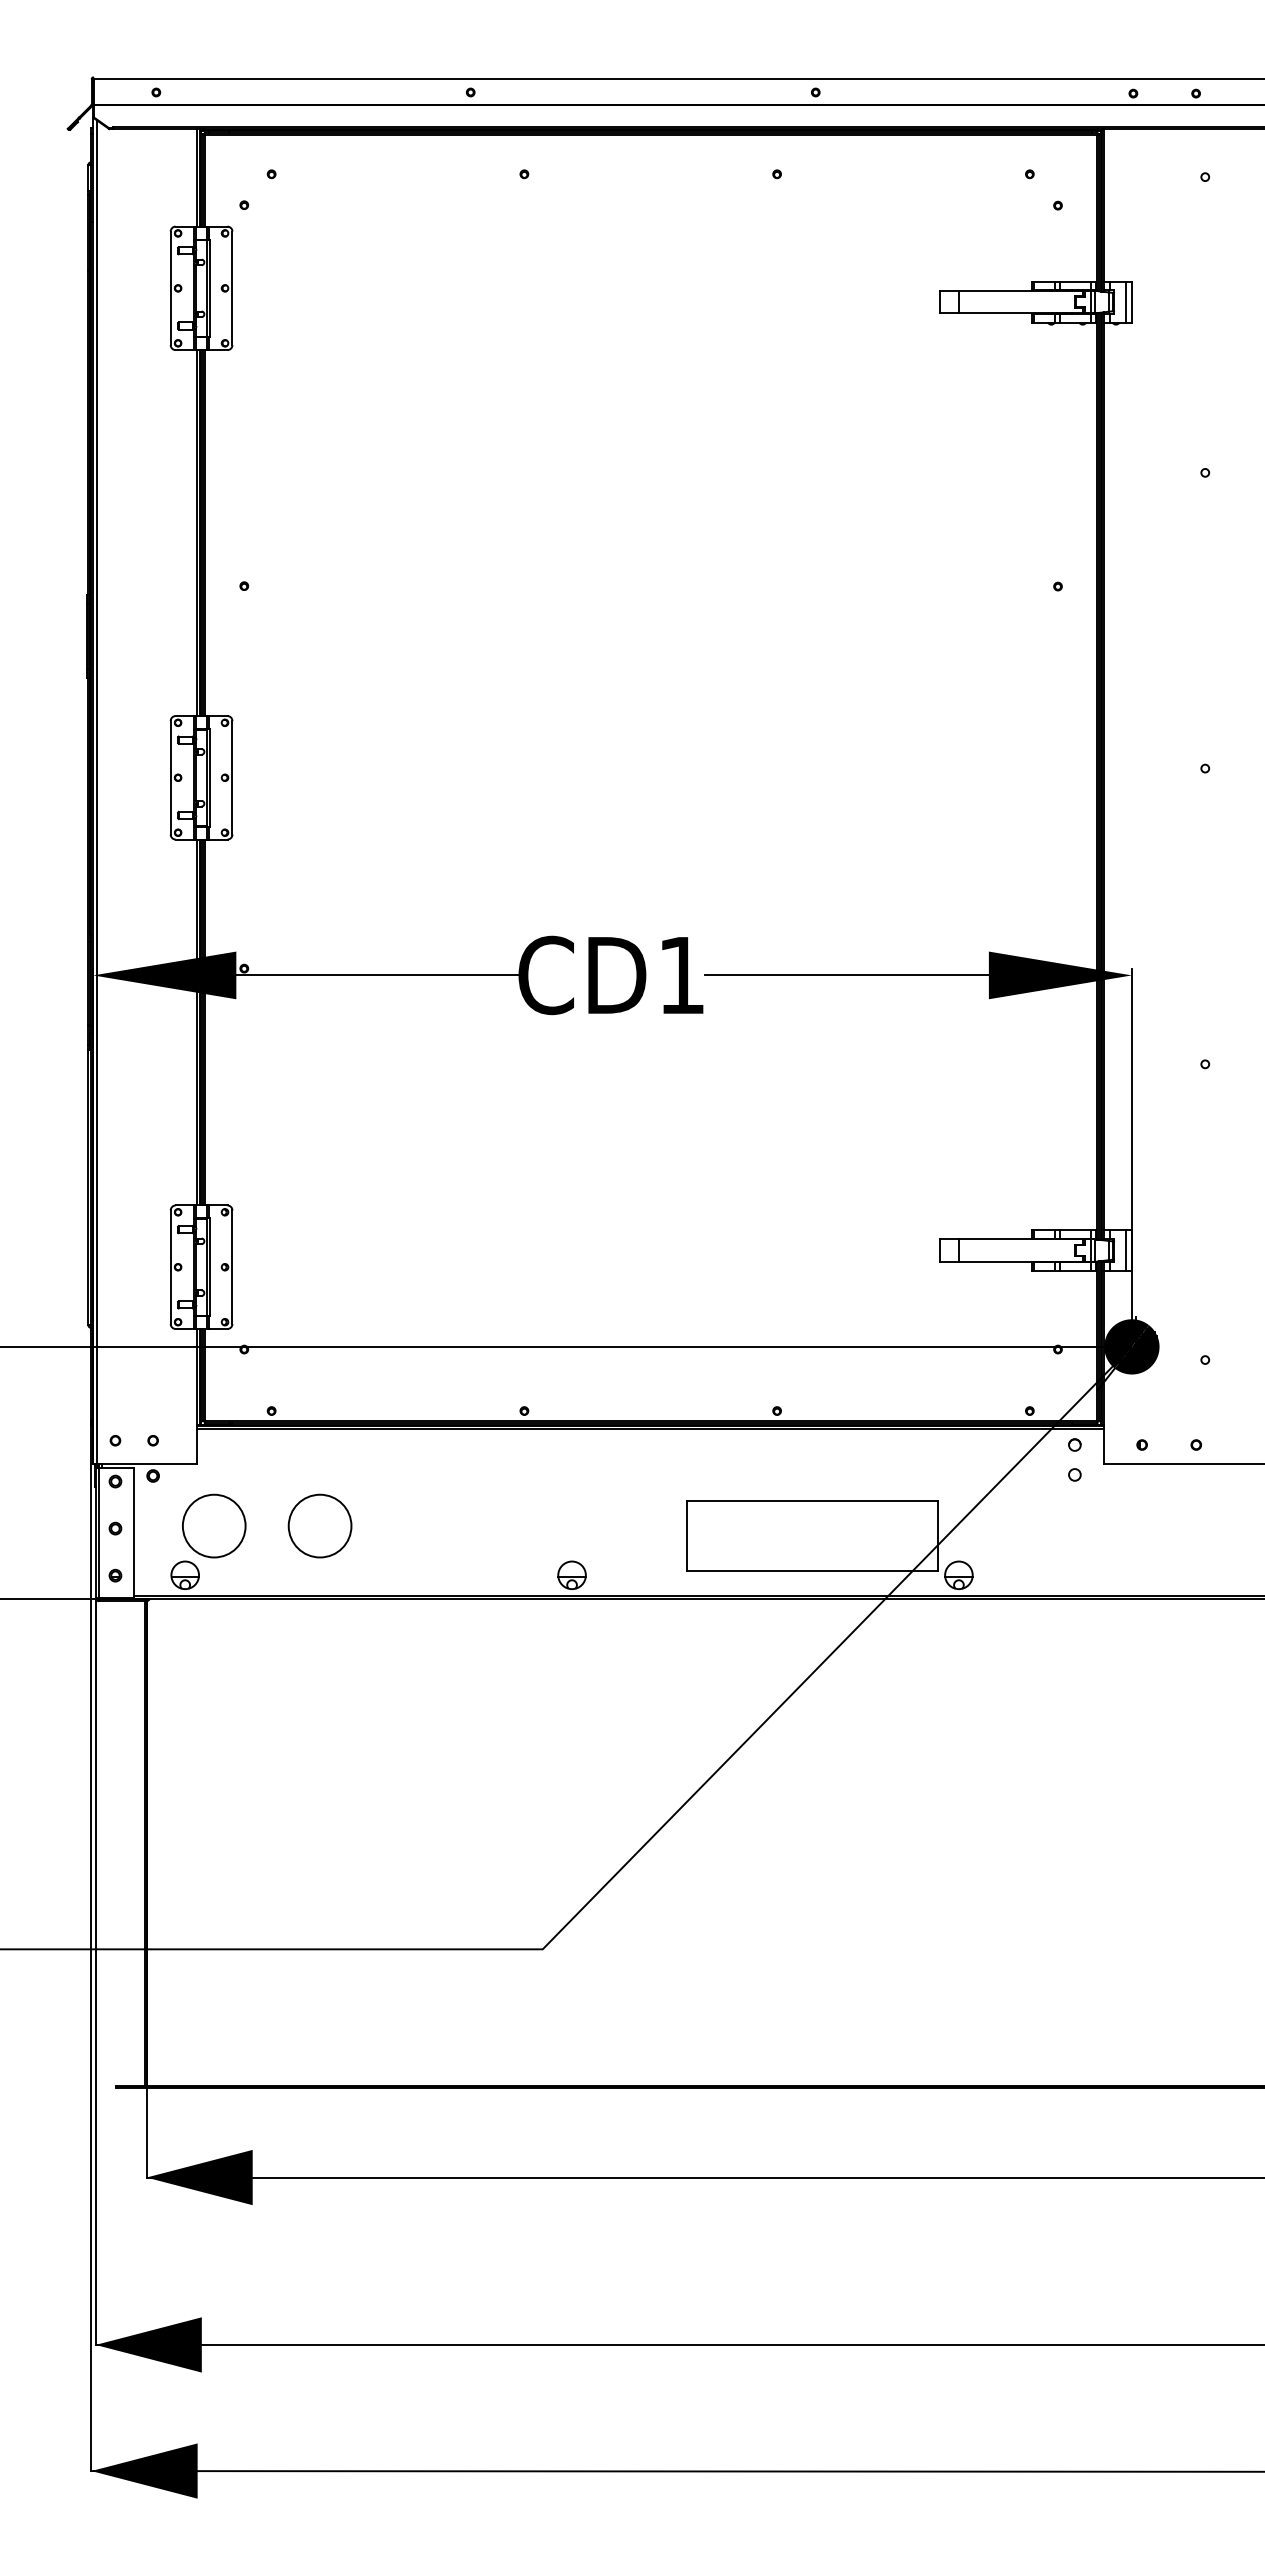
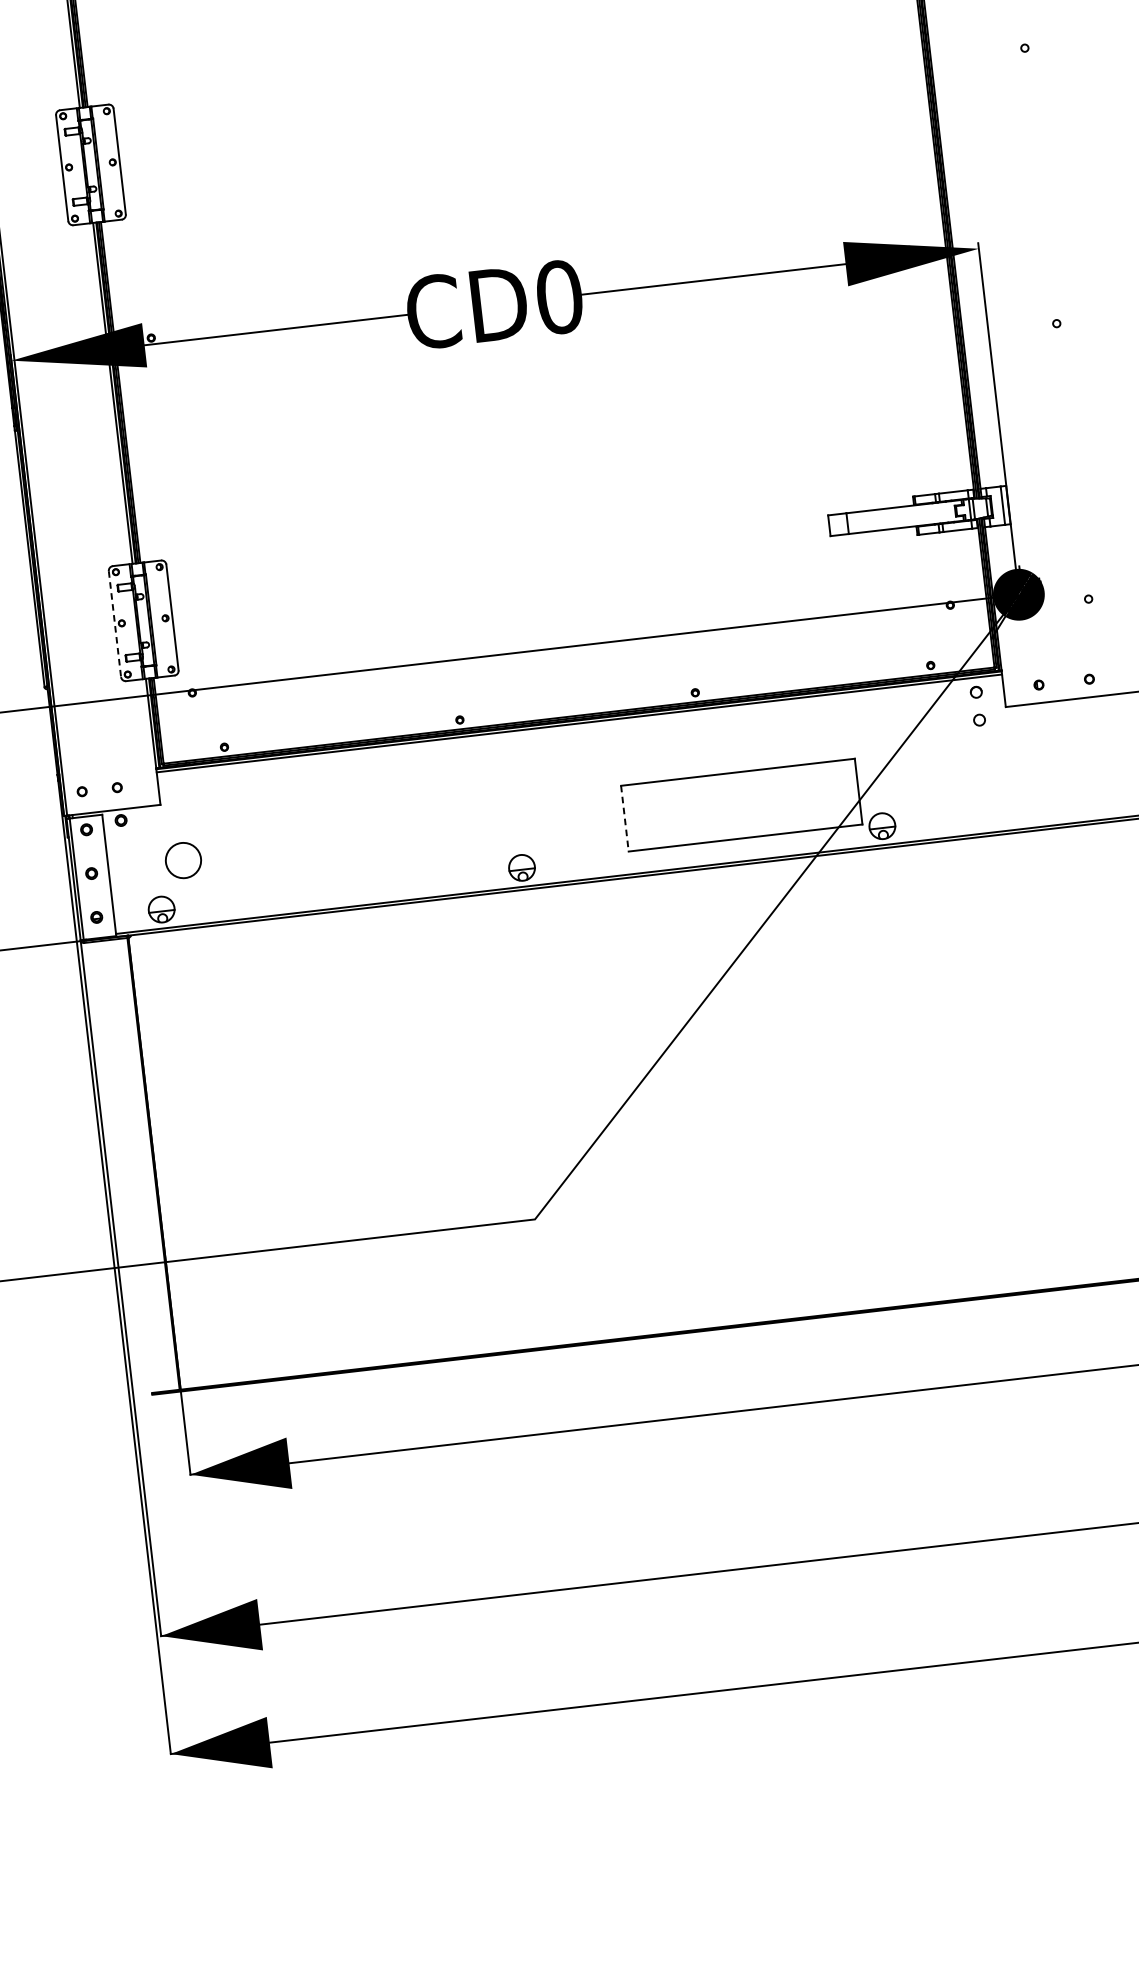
text: (681, 975) -> (559, 297), CD1 -> CD0
line: (170, 1267) -> (114, 624), solid -> dashed
circle: (214, 1525) -> (183, 860), size x0.6
circle: (319, 1525) -> (281, 848), removed
line: (687, 1536) -> (625, 819), solid -> dashed

